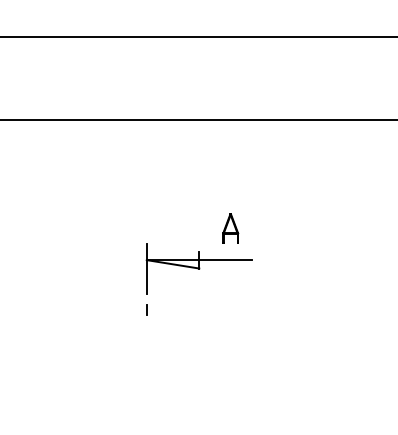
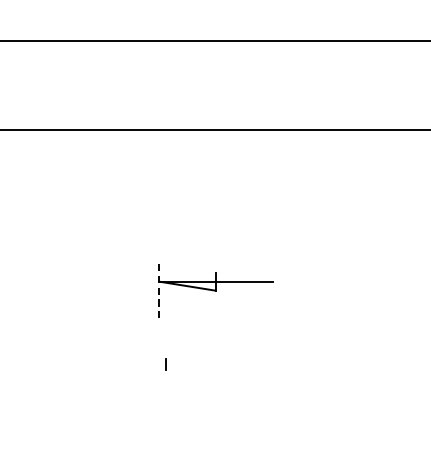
part: (230, 228) -> (249, 247), removed
line: (146, 269) -> (158, 291), solid -> dashed
line: (146, 309) -> (165, 364), moved

